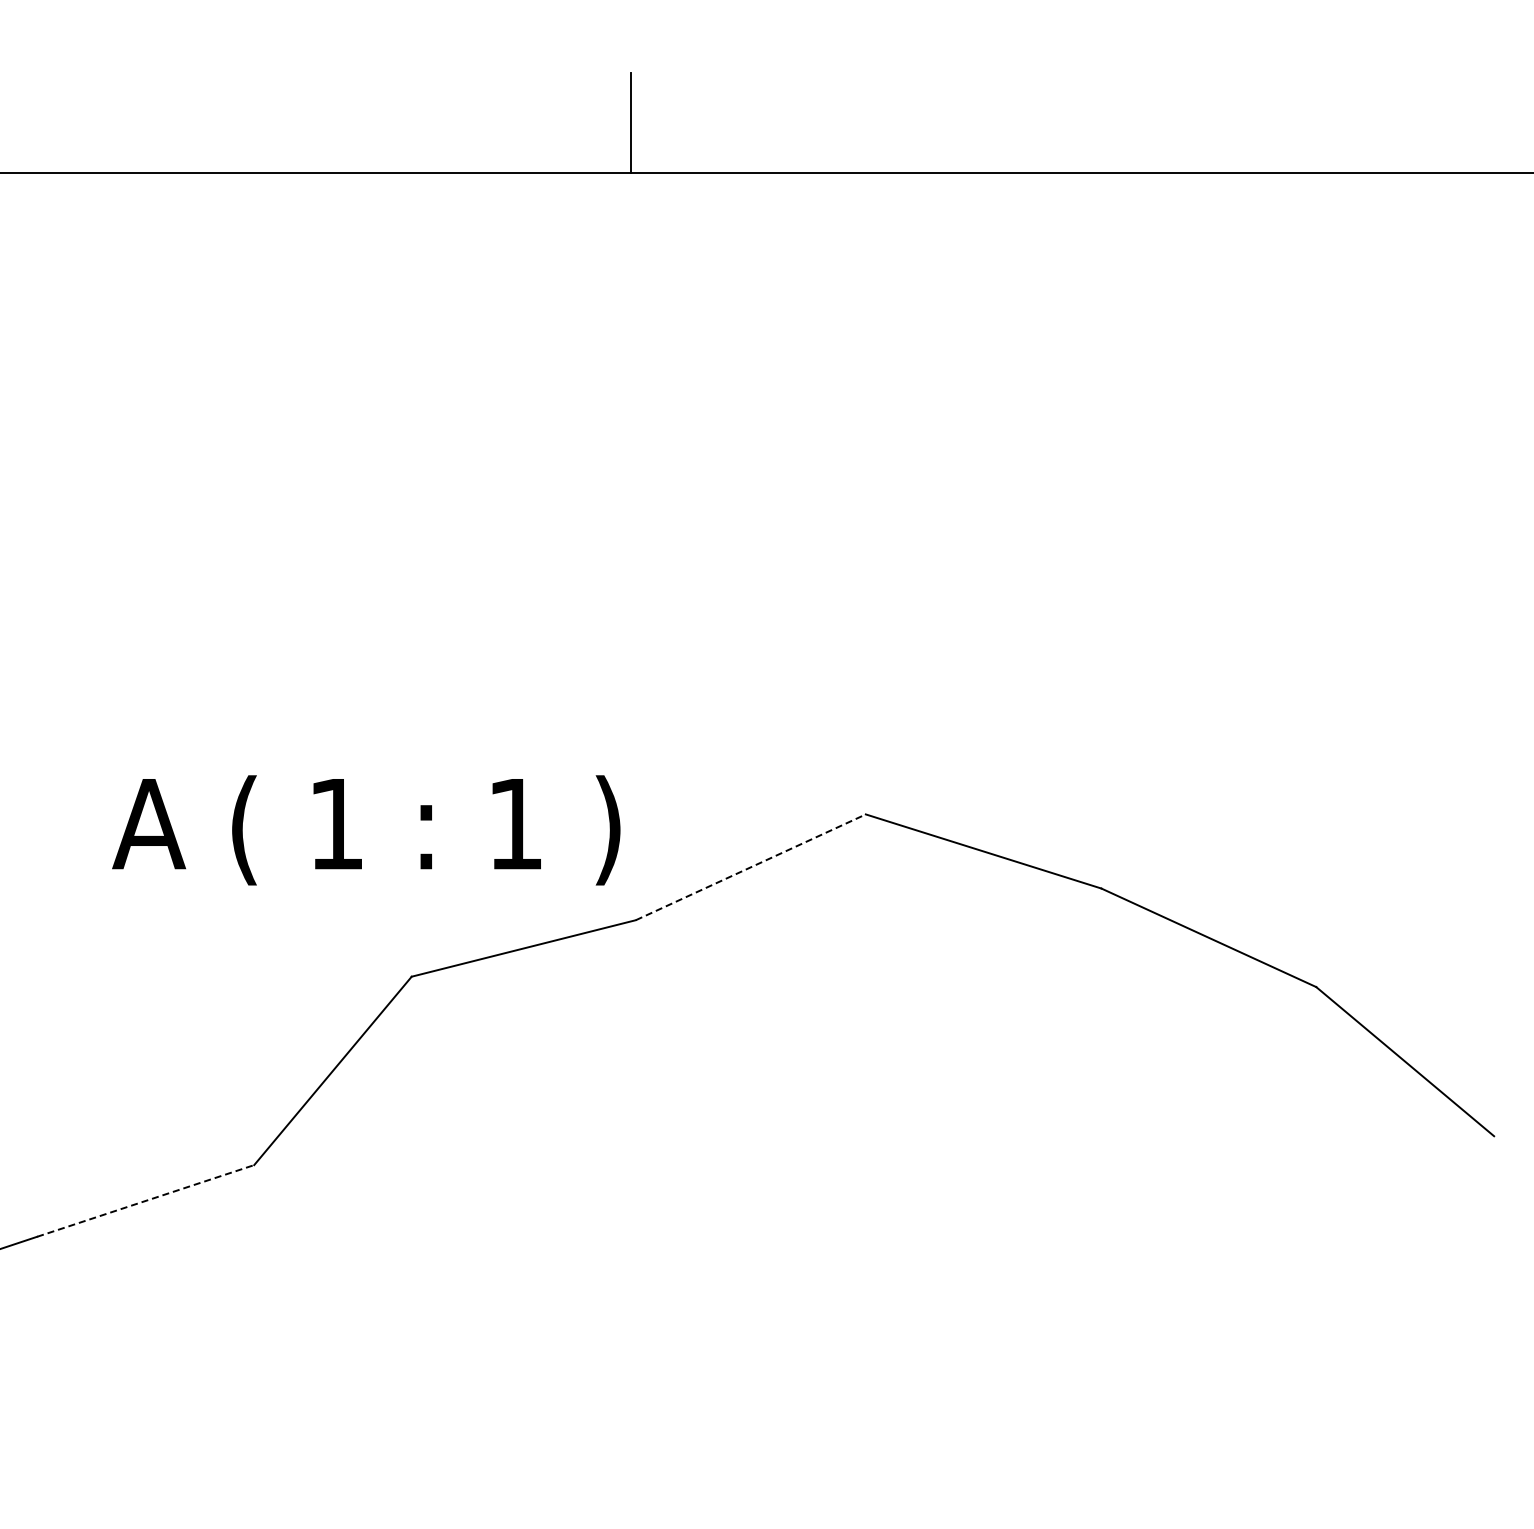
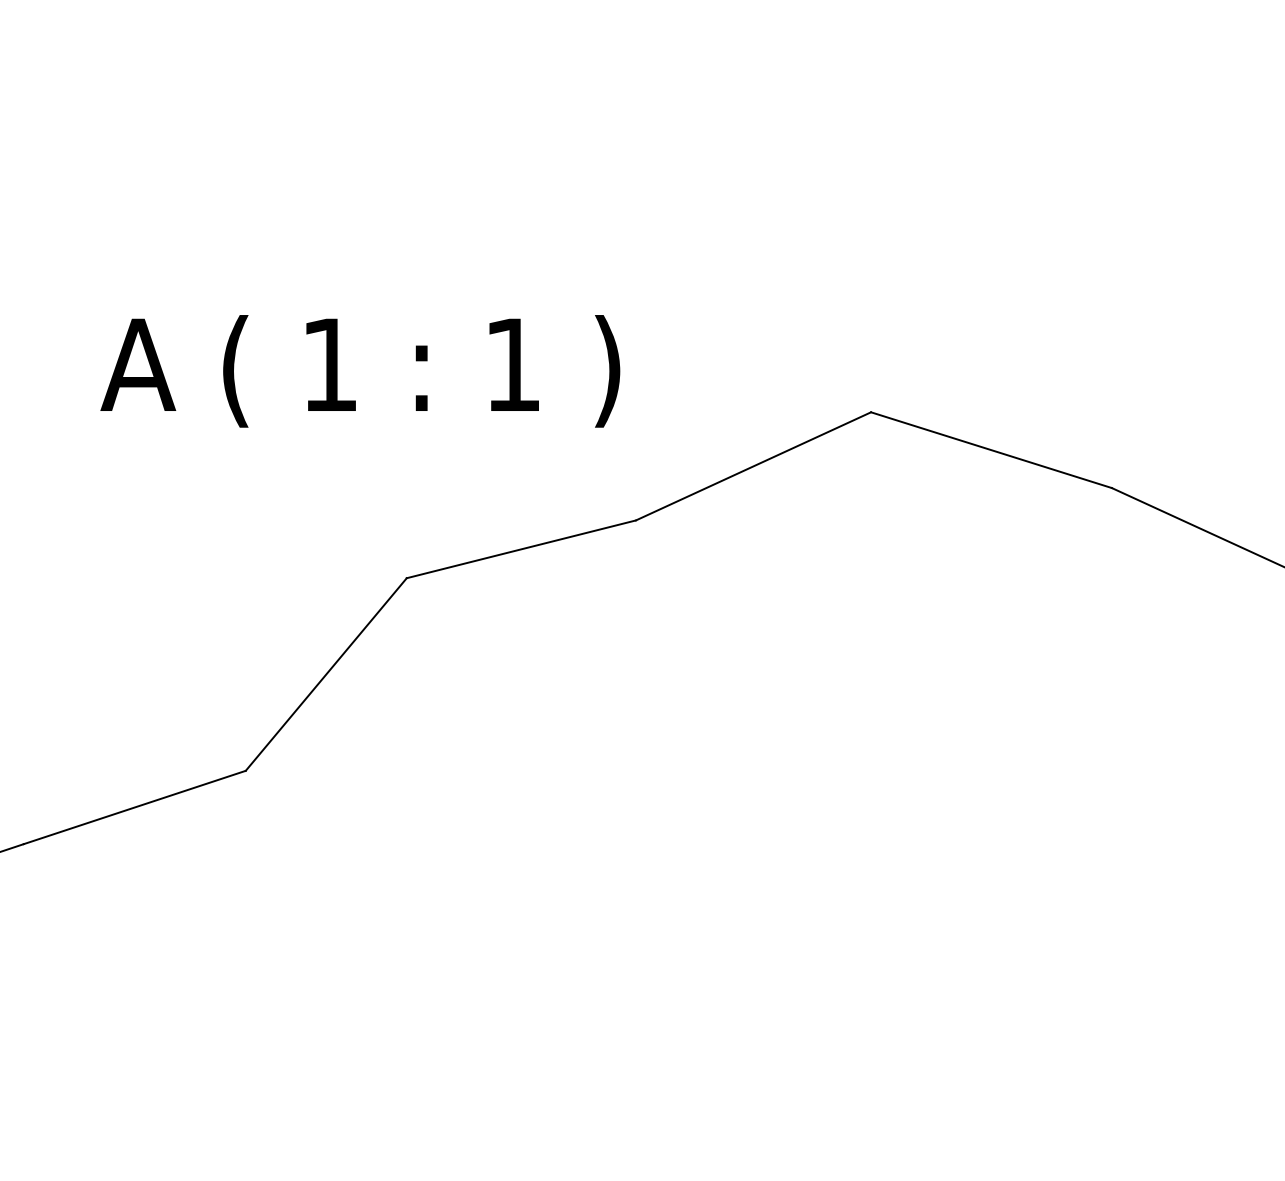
text: (366, 830) -> (360, 371), moved
line: (750, 867) -> (753, 466), dashed -> solid
line: (146, 1200) -> (135, 807), dashed -> solid

